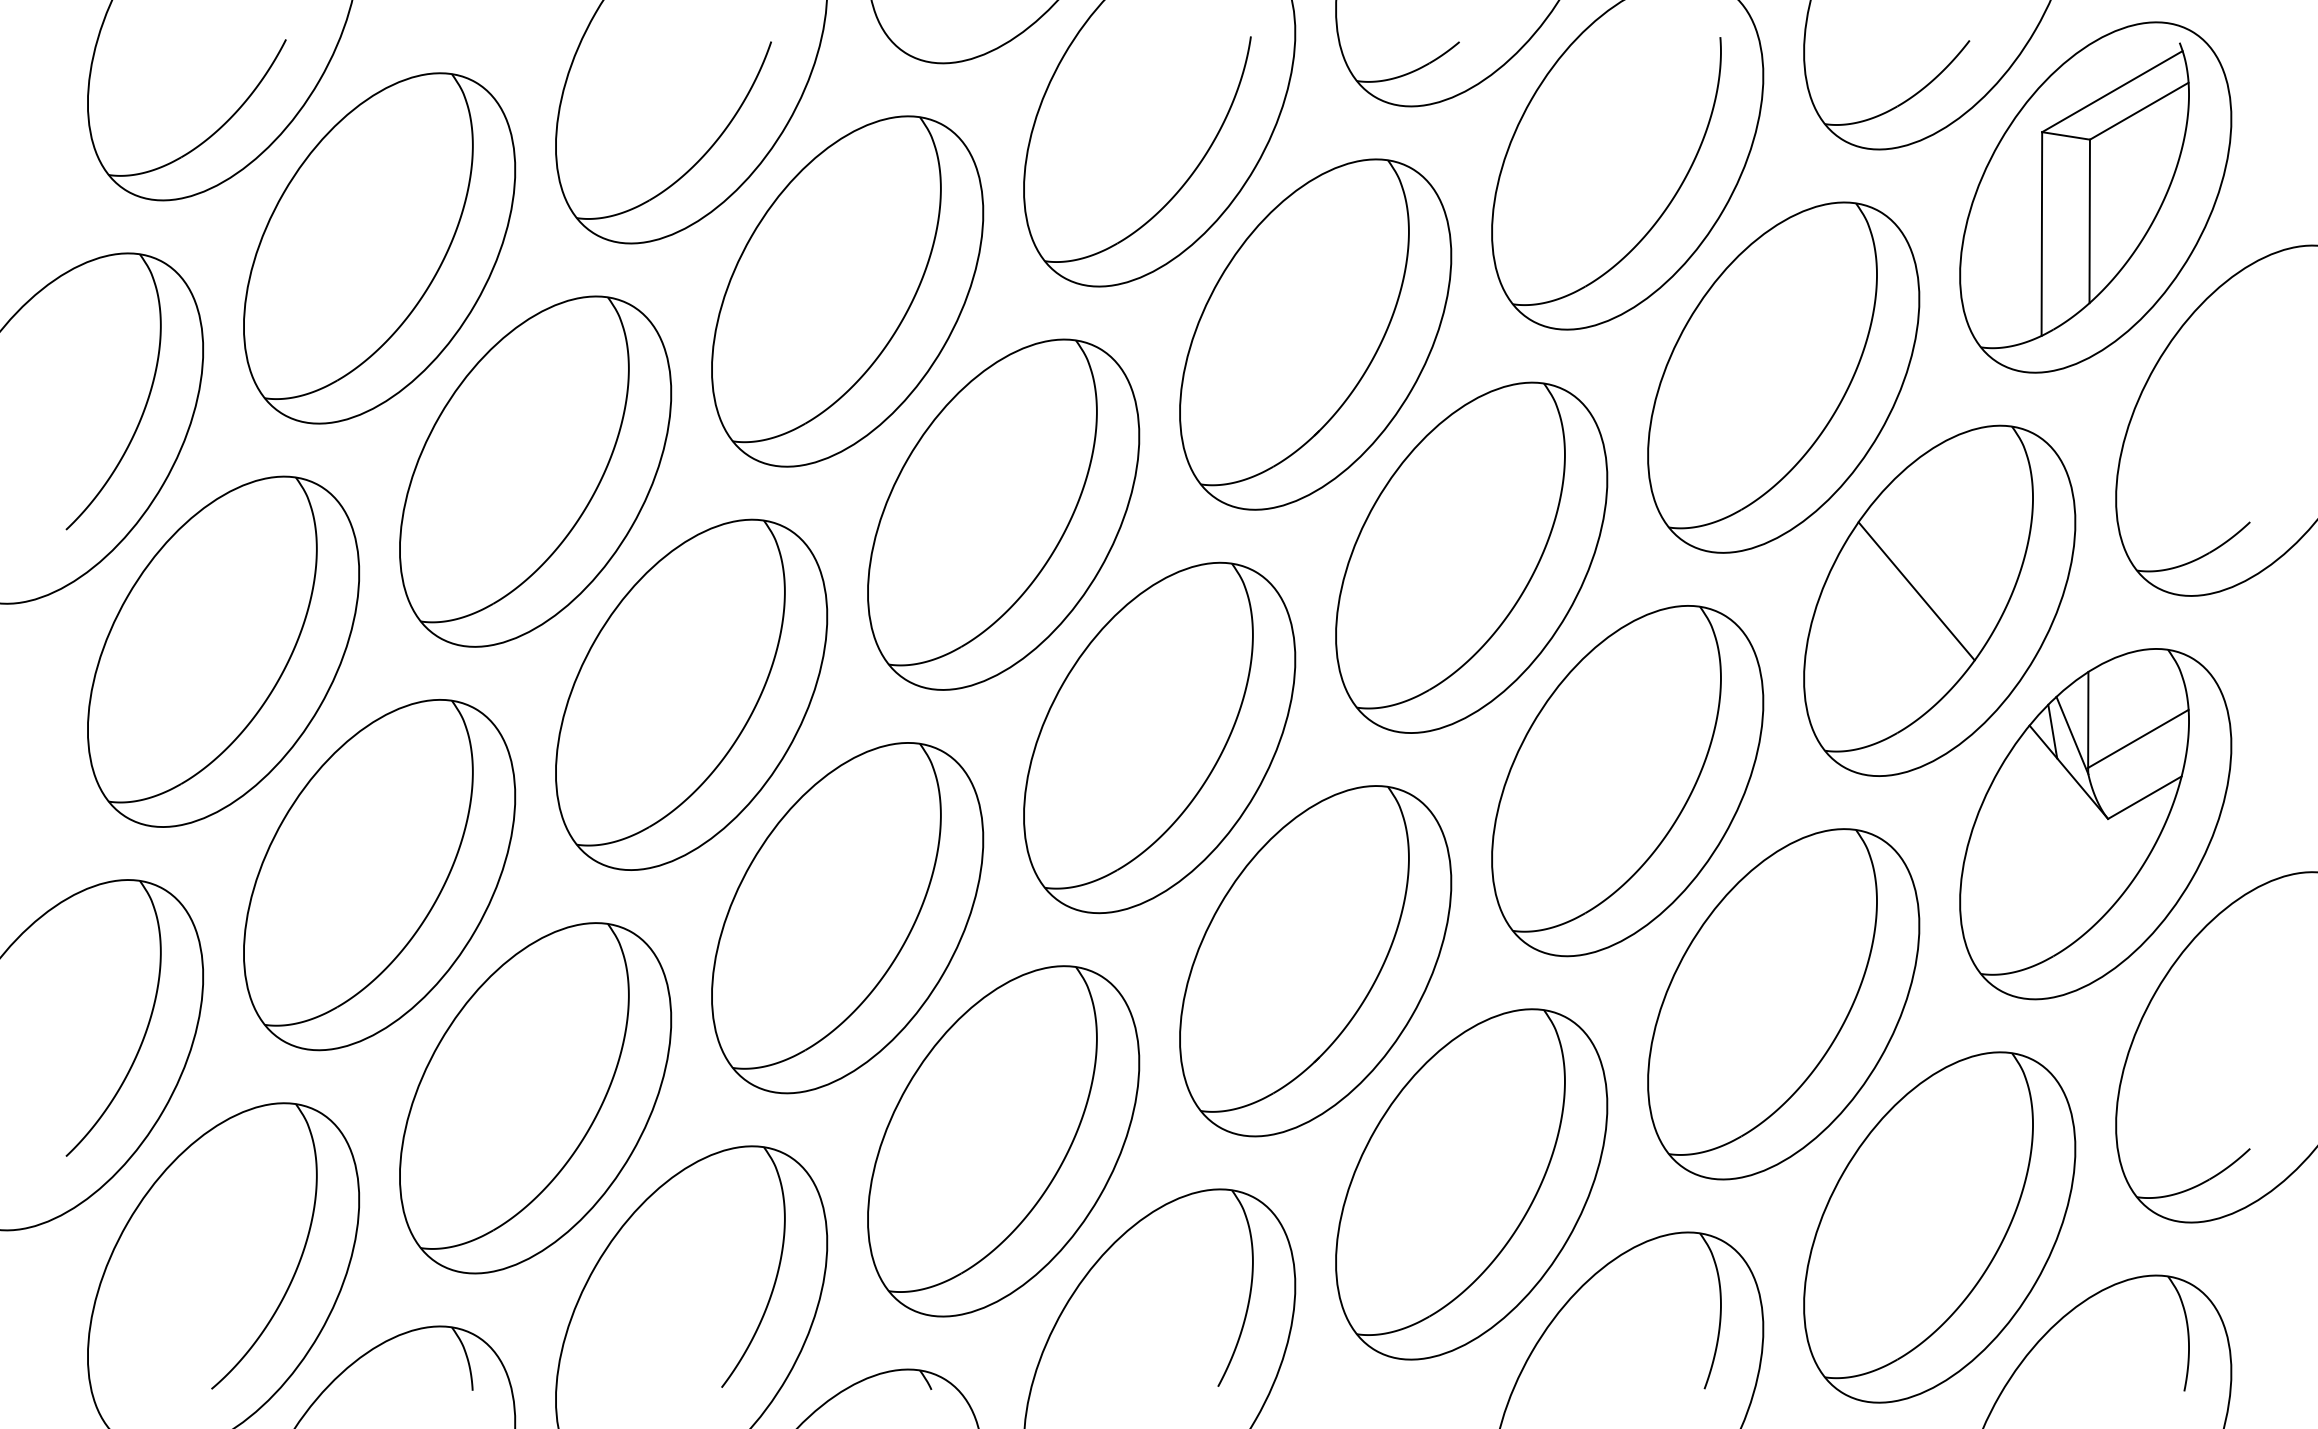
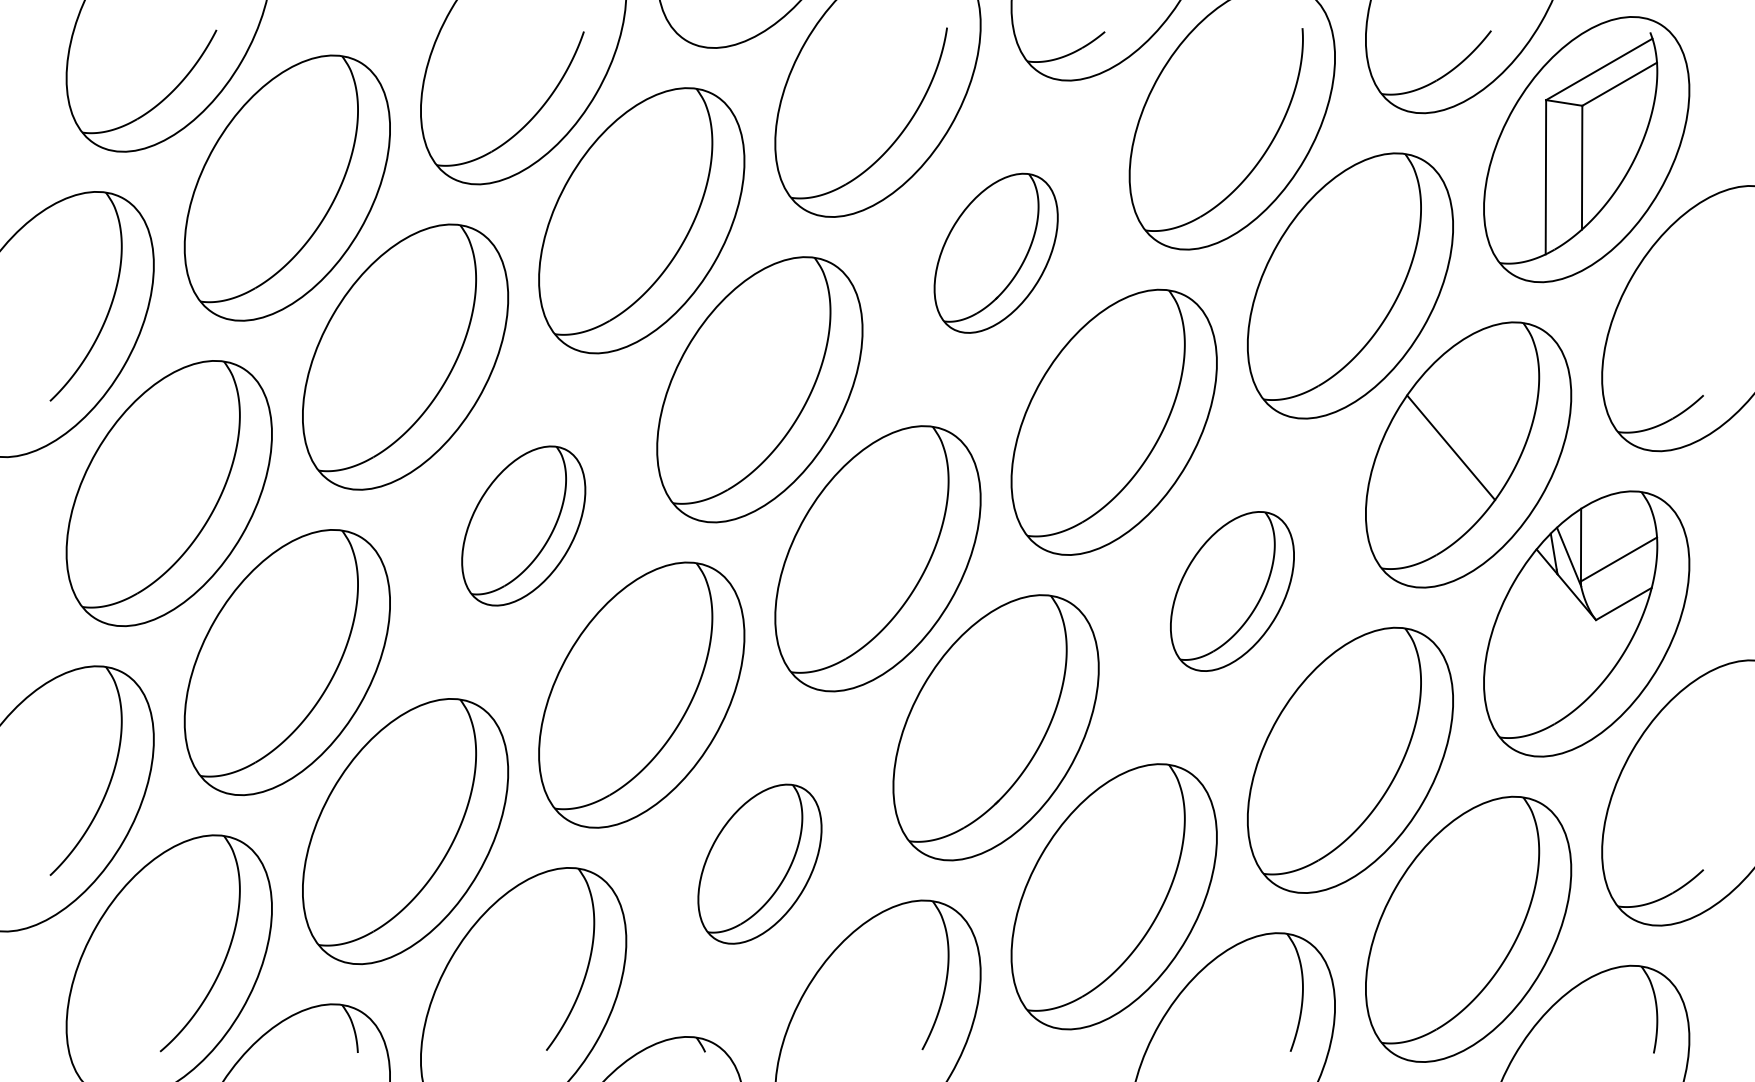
part: (1315, 334) -> (995, 253), size x0.6
part: (691, 694) -> (523, 525), size x0.6
part: (1627, 781) -> (1232, 591), size x0.6
part: (1003, 1141) -> (759, 864), size x0.6

